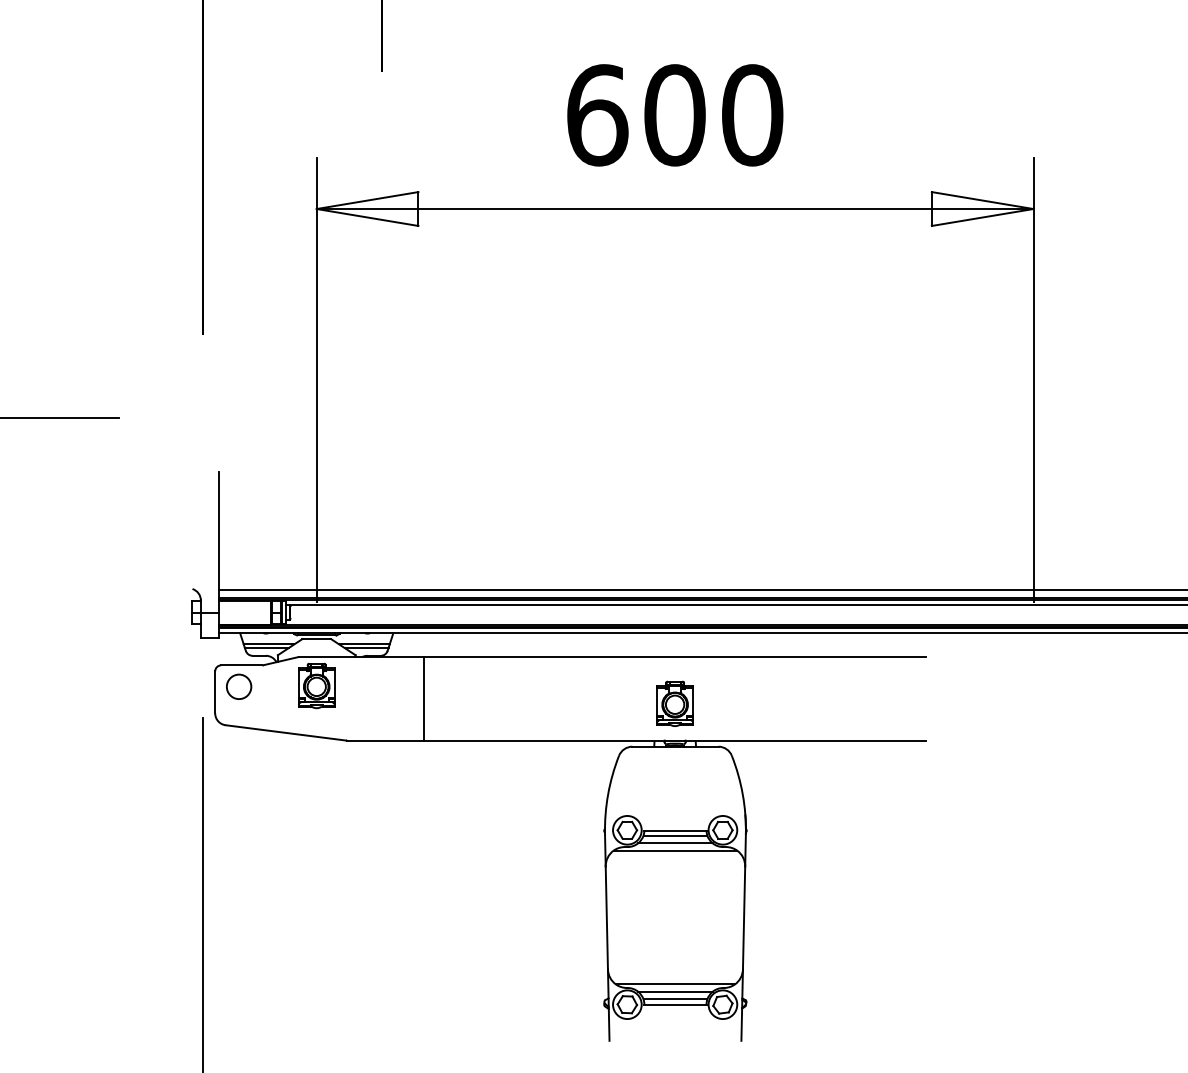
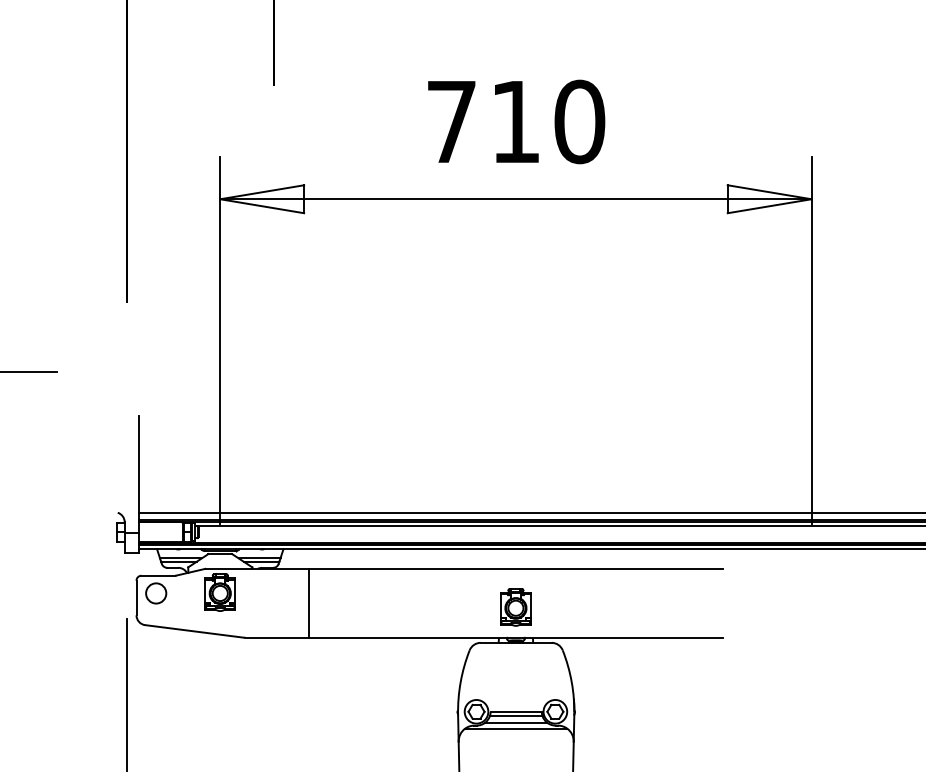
text: (636, 115) -> (484, 122), 600 -> 710

